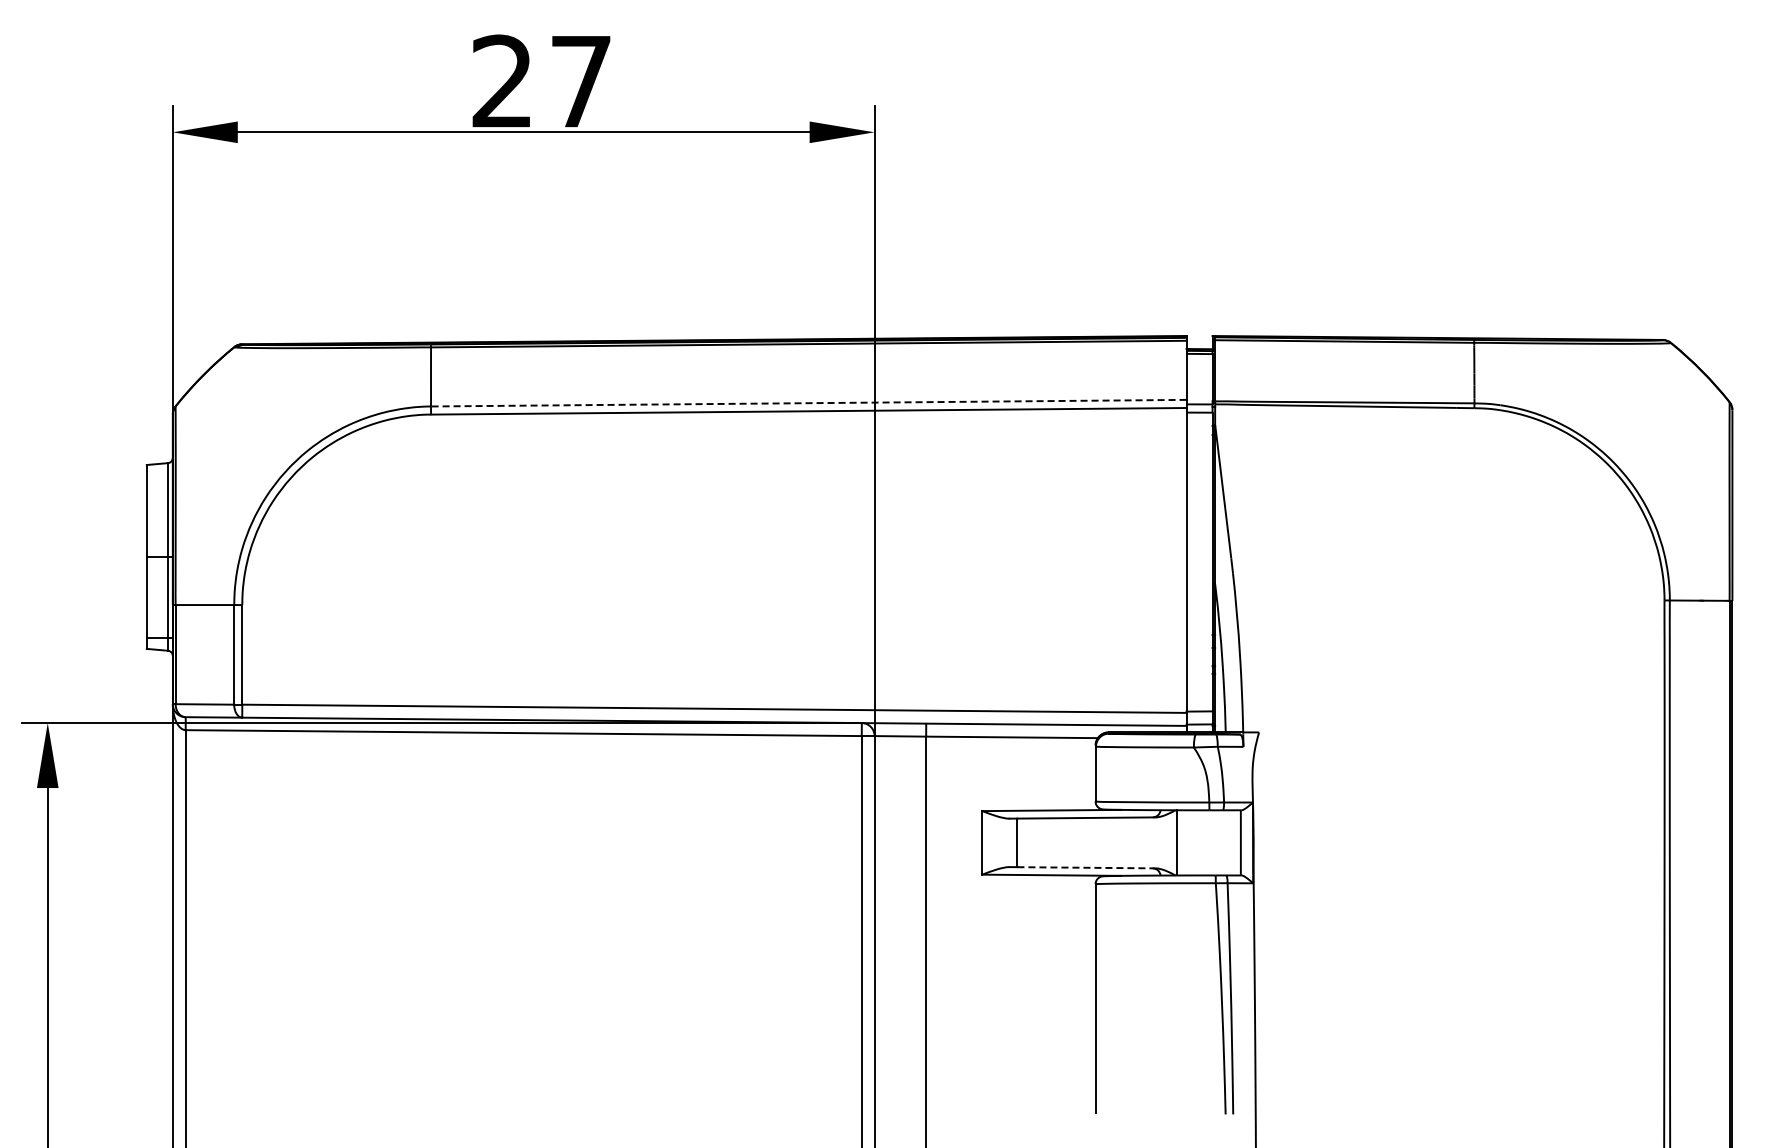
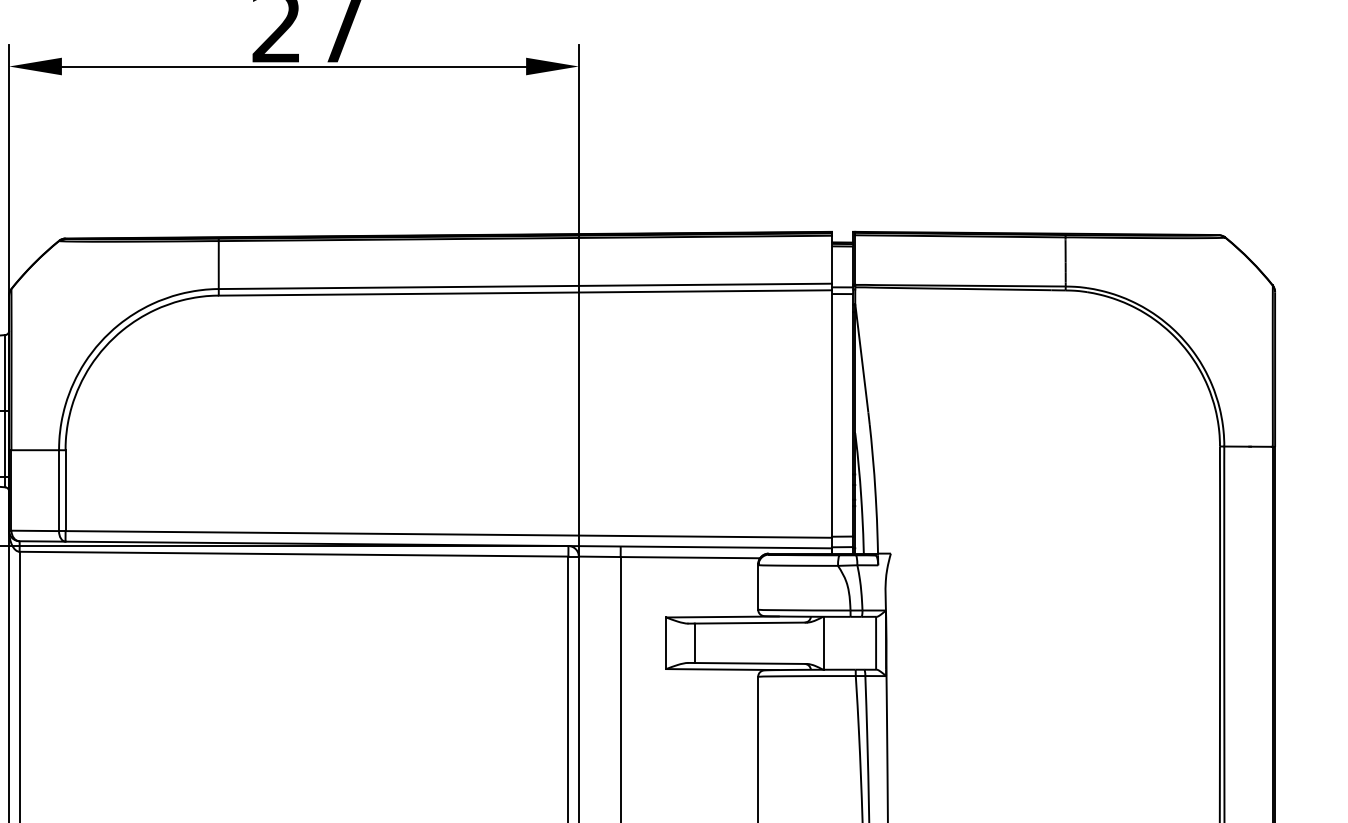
line: (808, 403) -> (525, 286), dashed -> solid
line: (1087, 867) -> (751, 663), dashed -> solid

